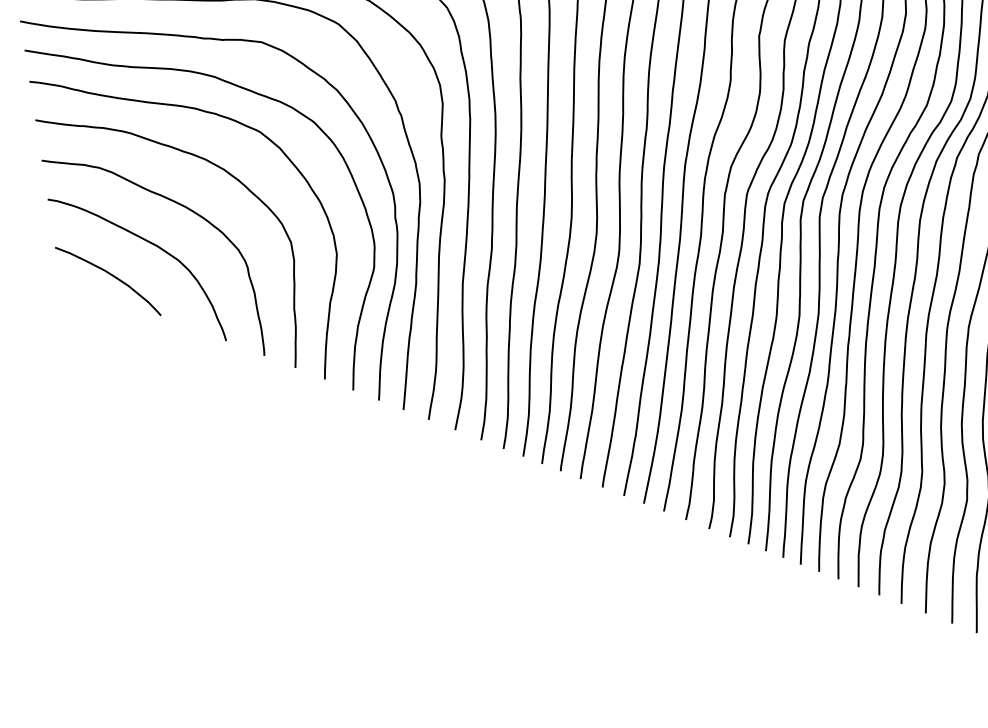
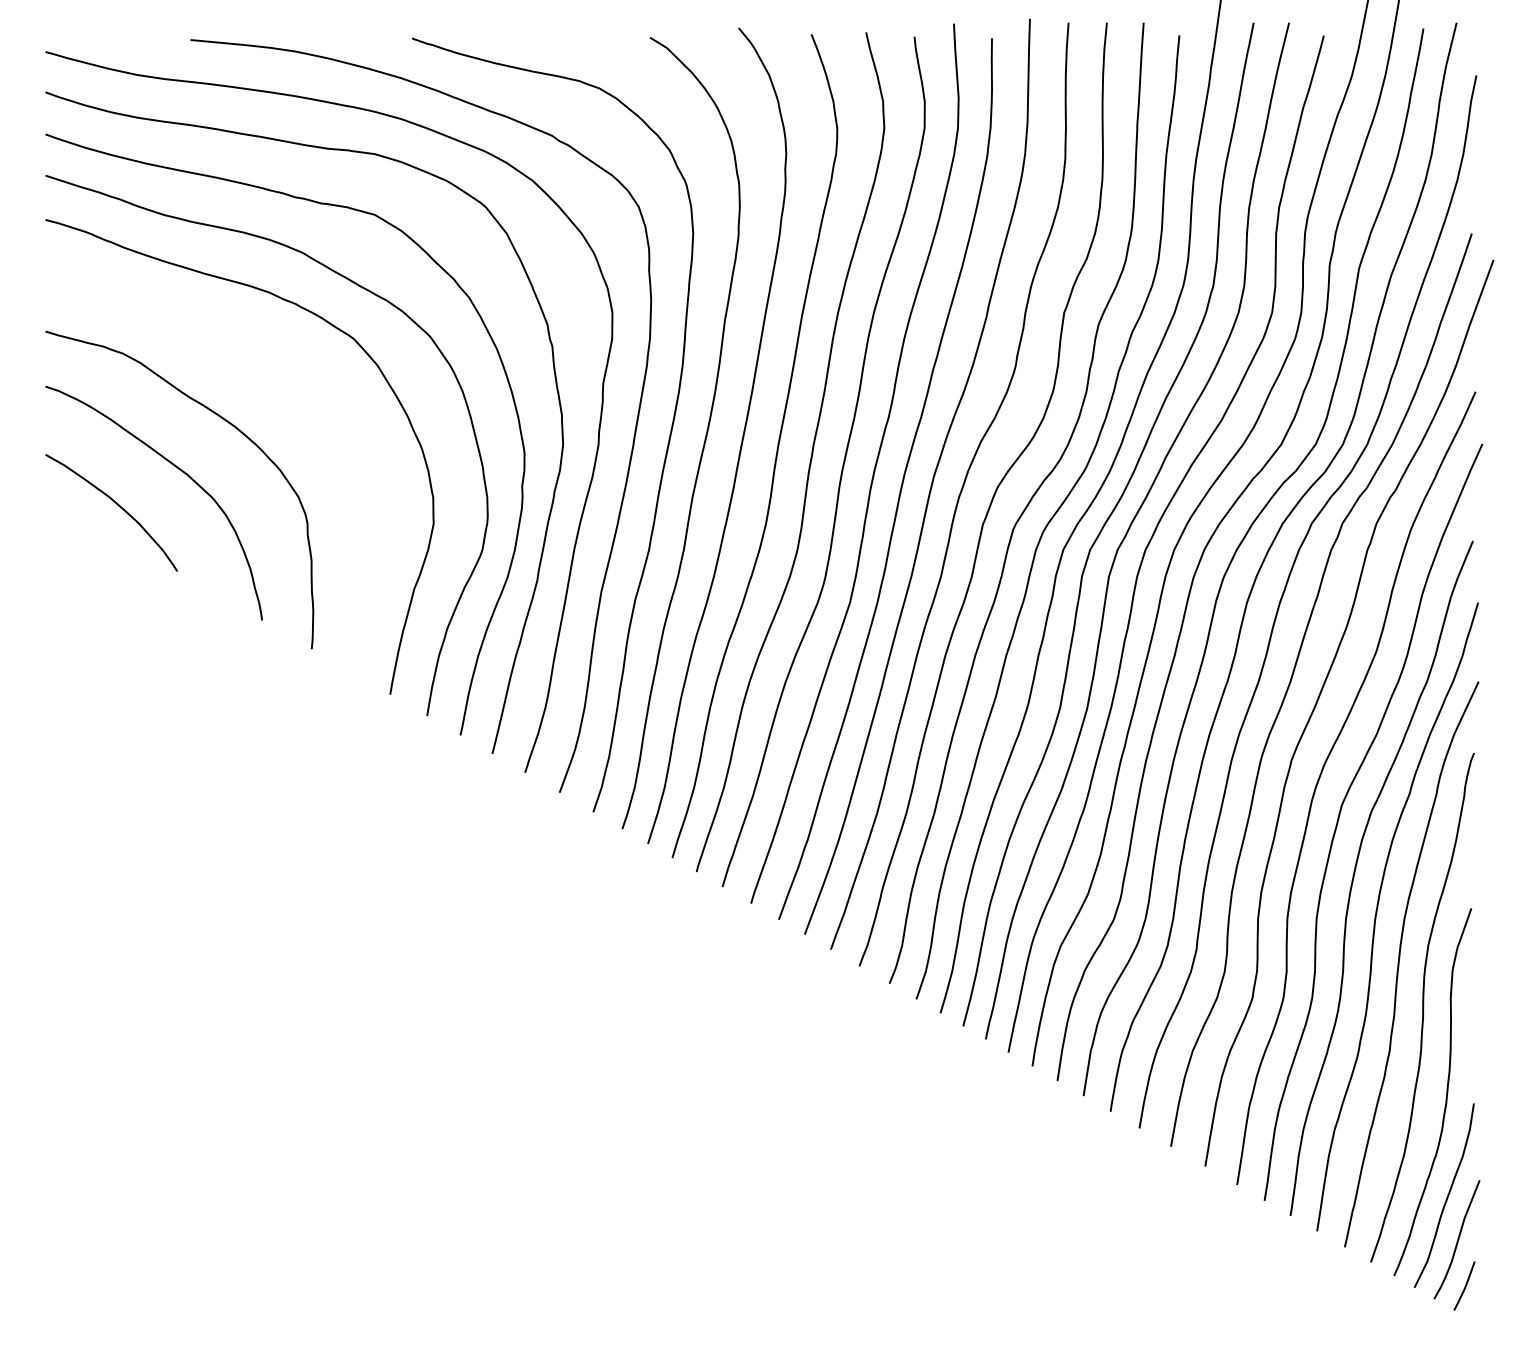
curve: (213, 165) -> (282, 374), removed

